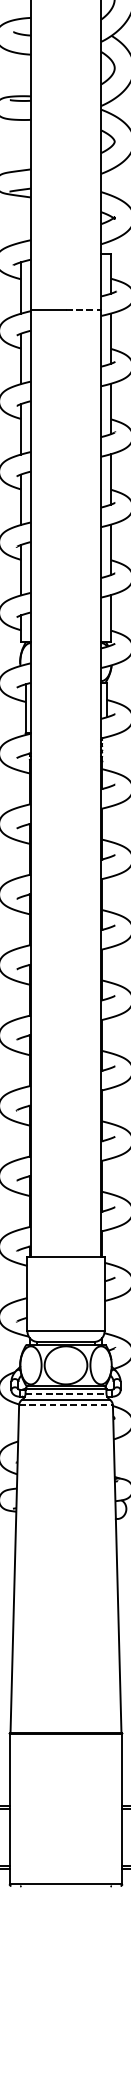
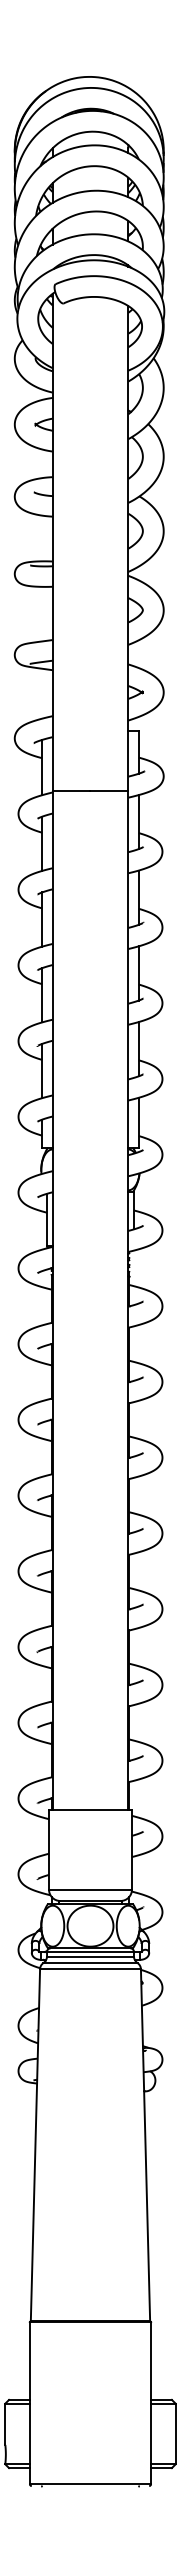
line: (83, 310) -> (109, 791), dashed -> solid
line: (66, 1393) -> (91, 1956), dashed -> solid
line: (66, 1405) -> (91, 1969), dashed -> solid

